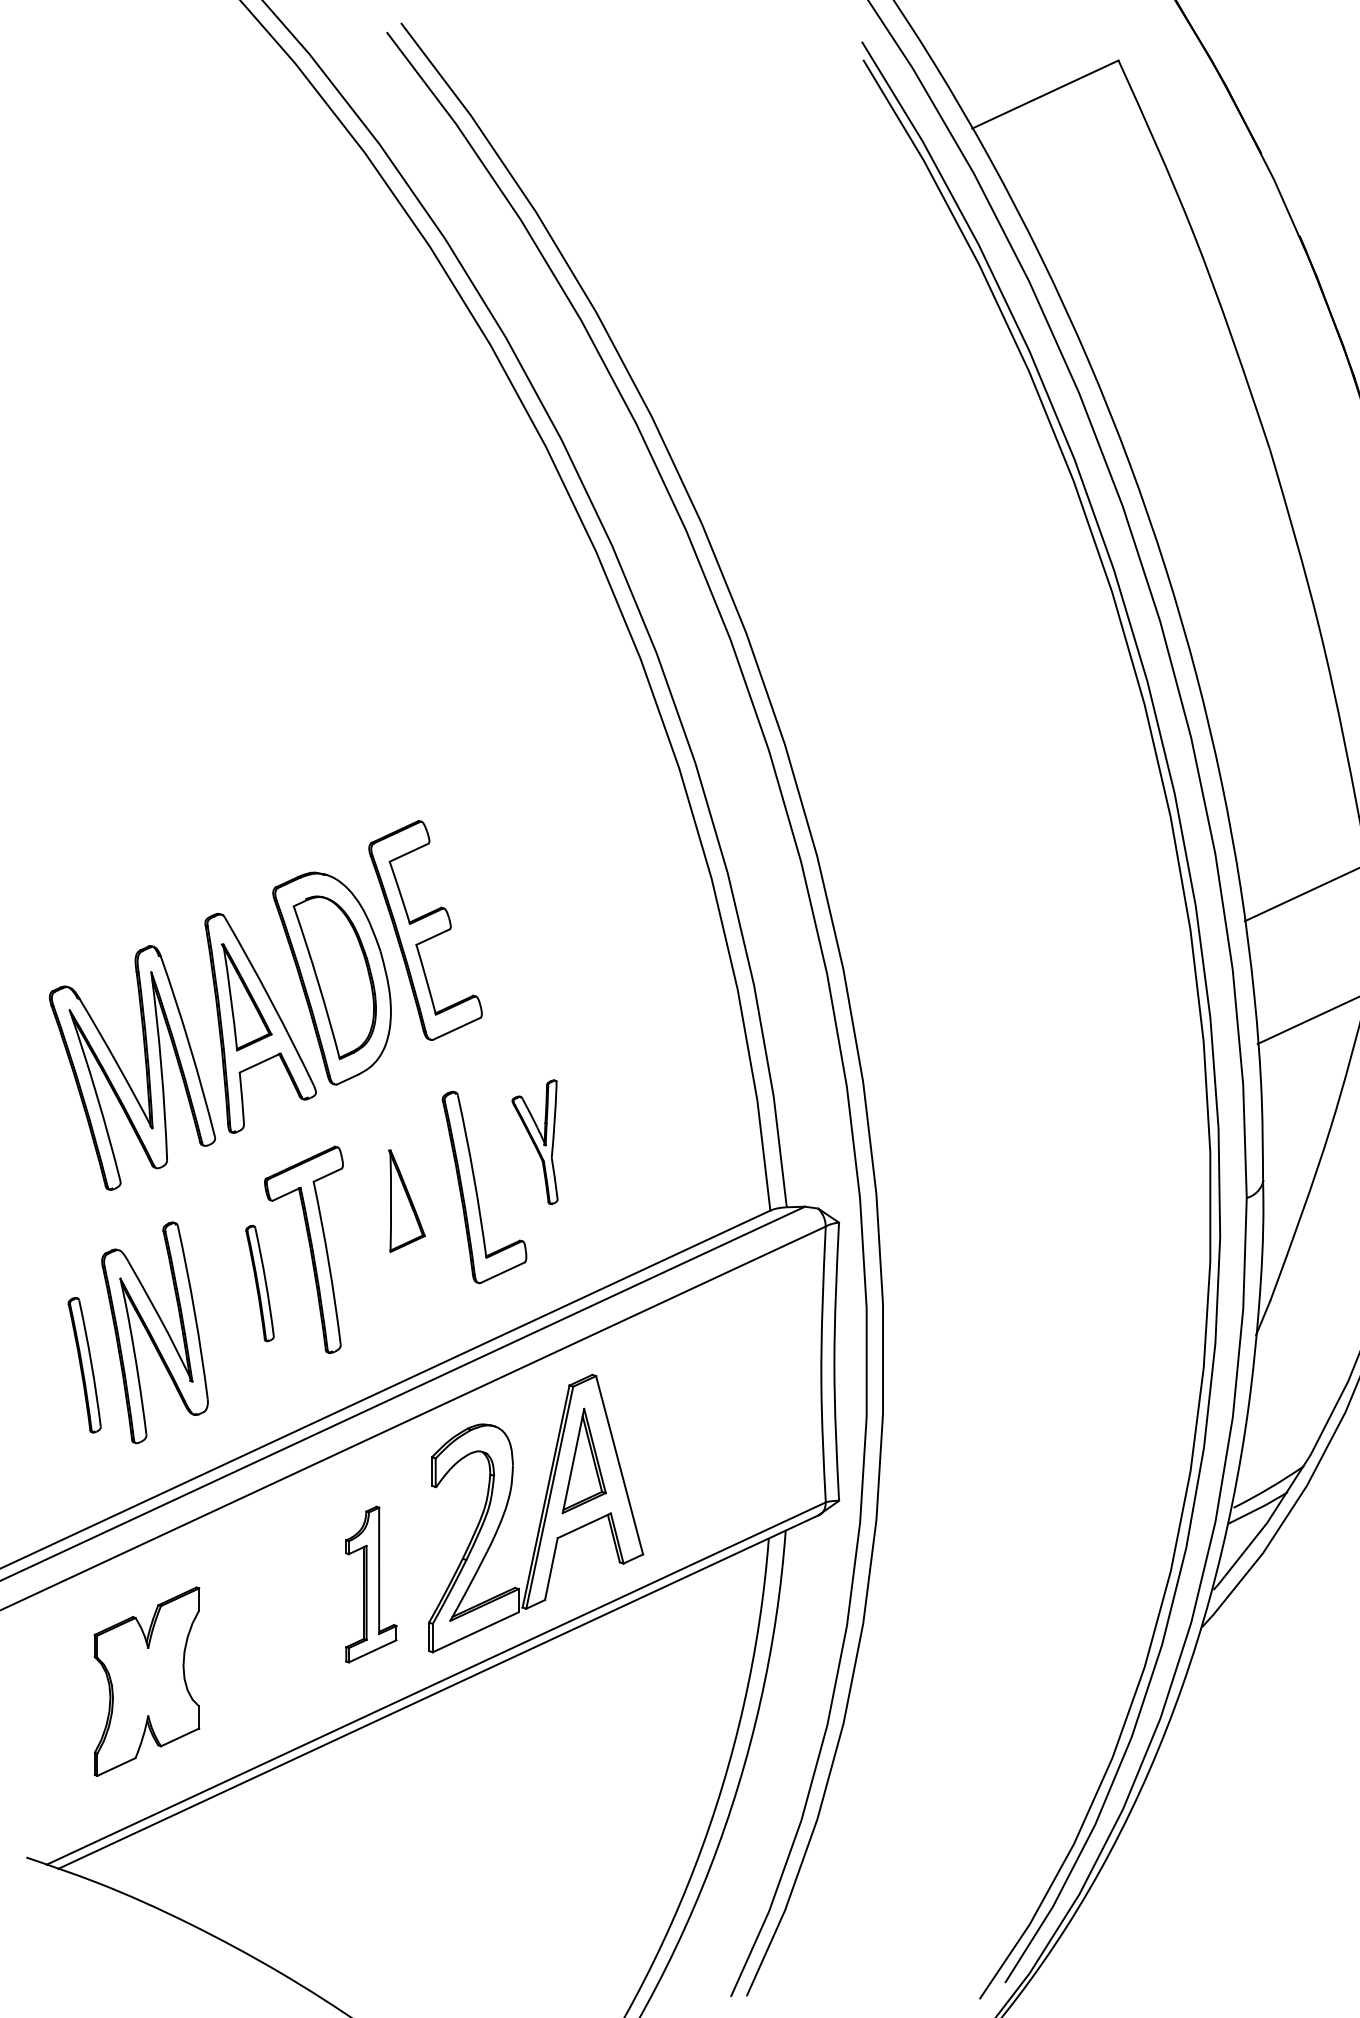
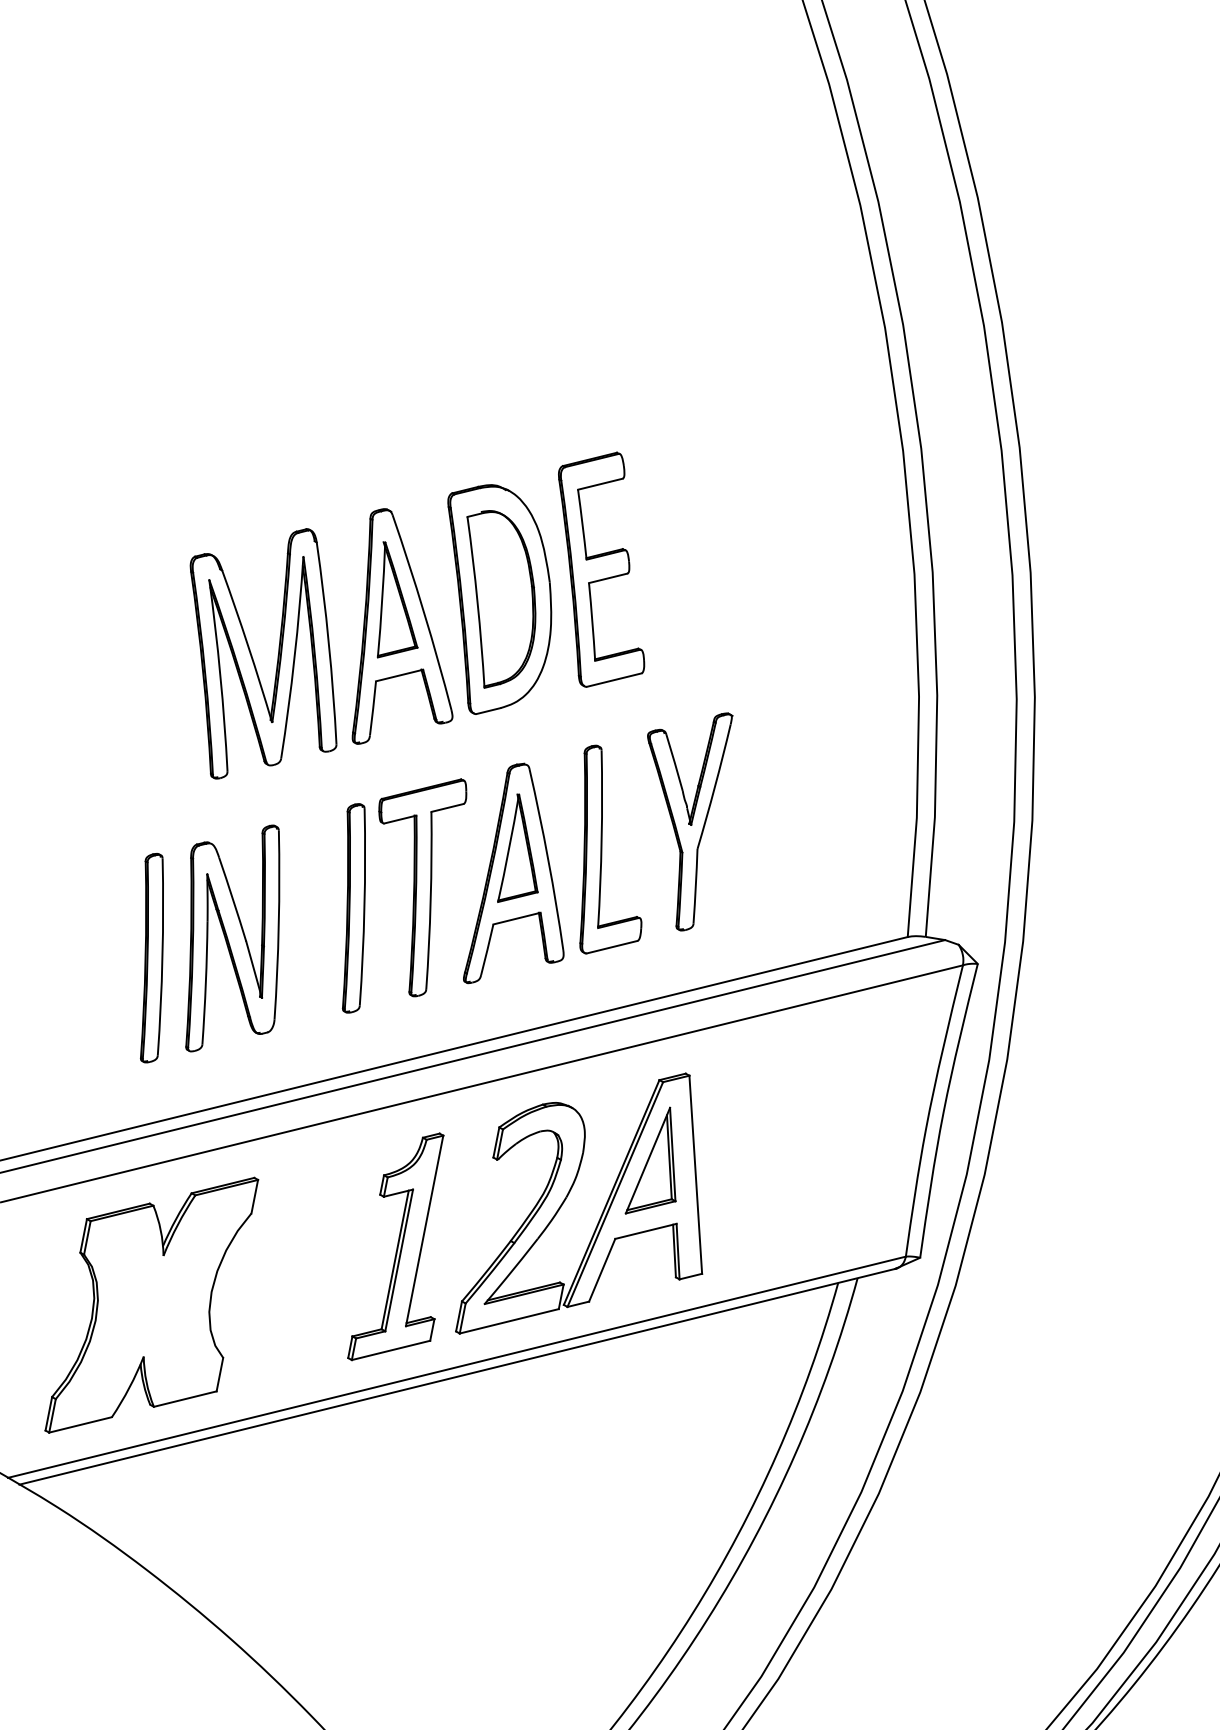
part: (534, 1142) -> (672, 816), size x1.67
part: (416, 1226) -> (530, 880), added
part: (259, 1283) -> (353, 908), size x1.67
part: (84, 1365) -> (151, 958), size x1.43
part: (371, 1584) -> (409, 1249), size x1.43
part: (146, 1681) -> (151, 1305), size x1.43

